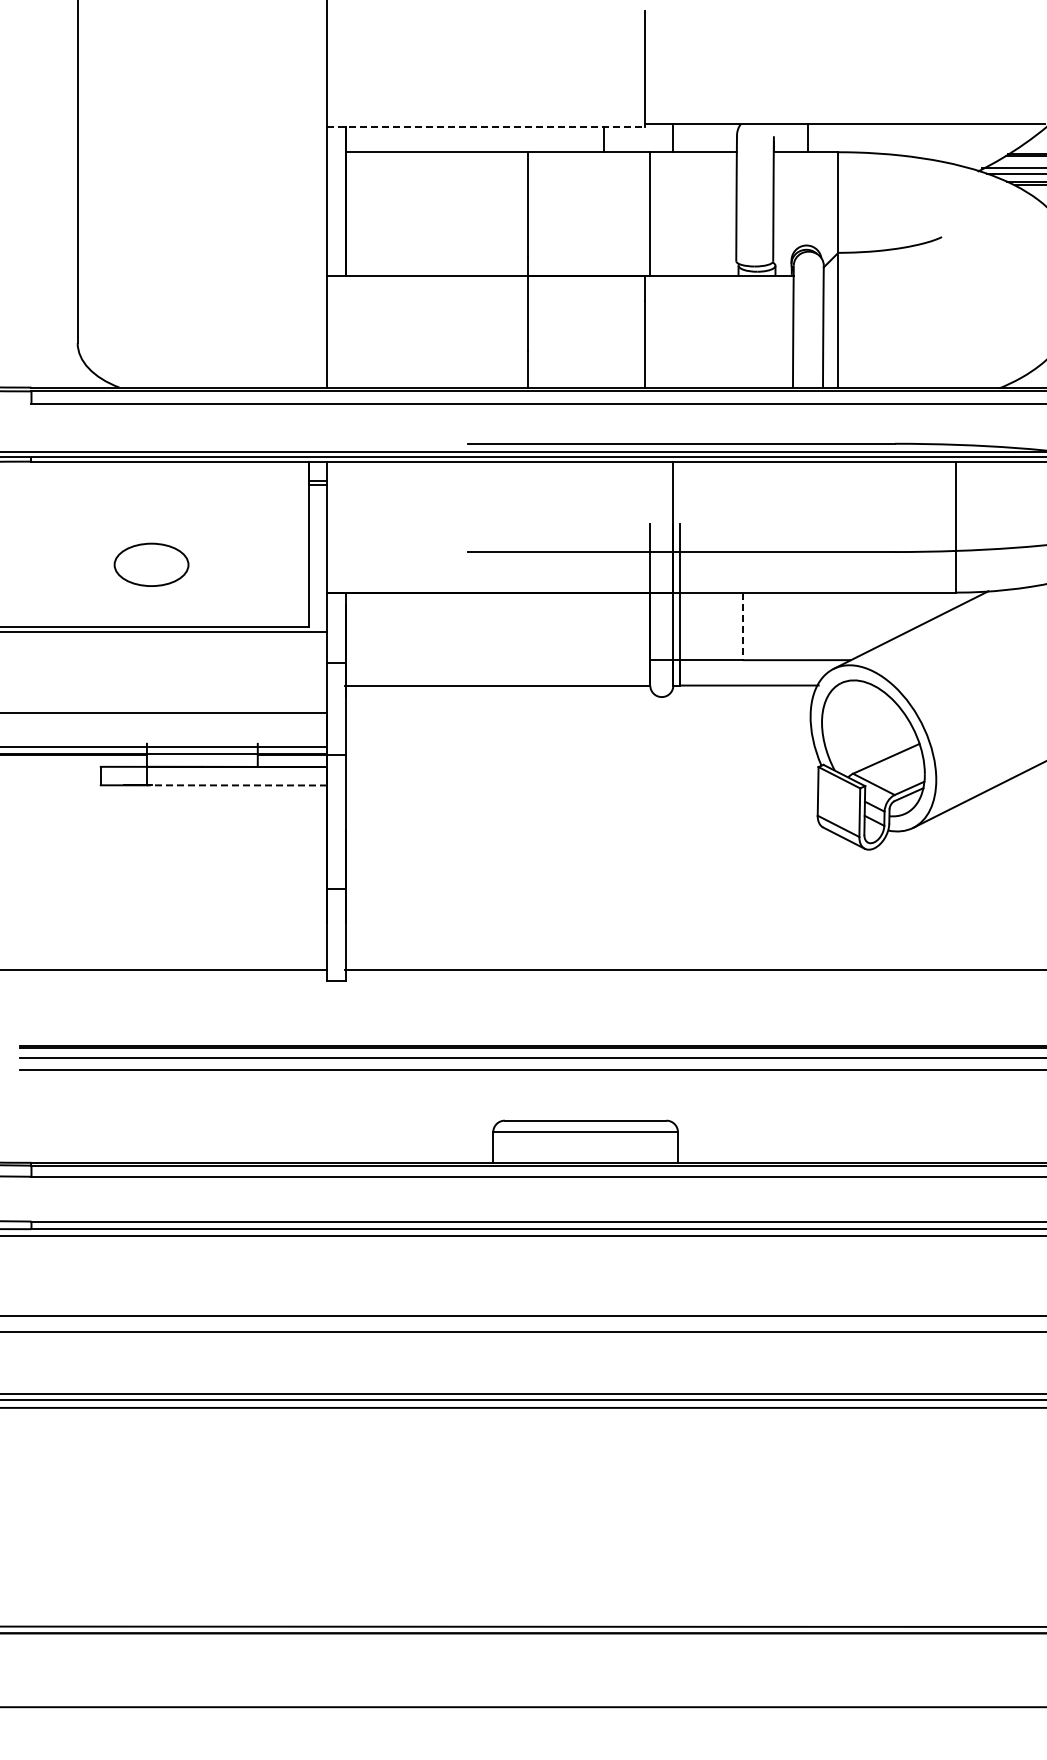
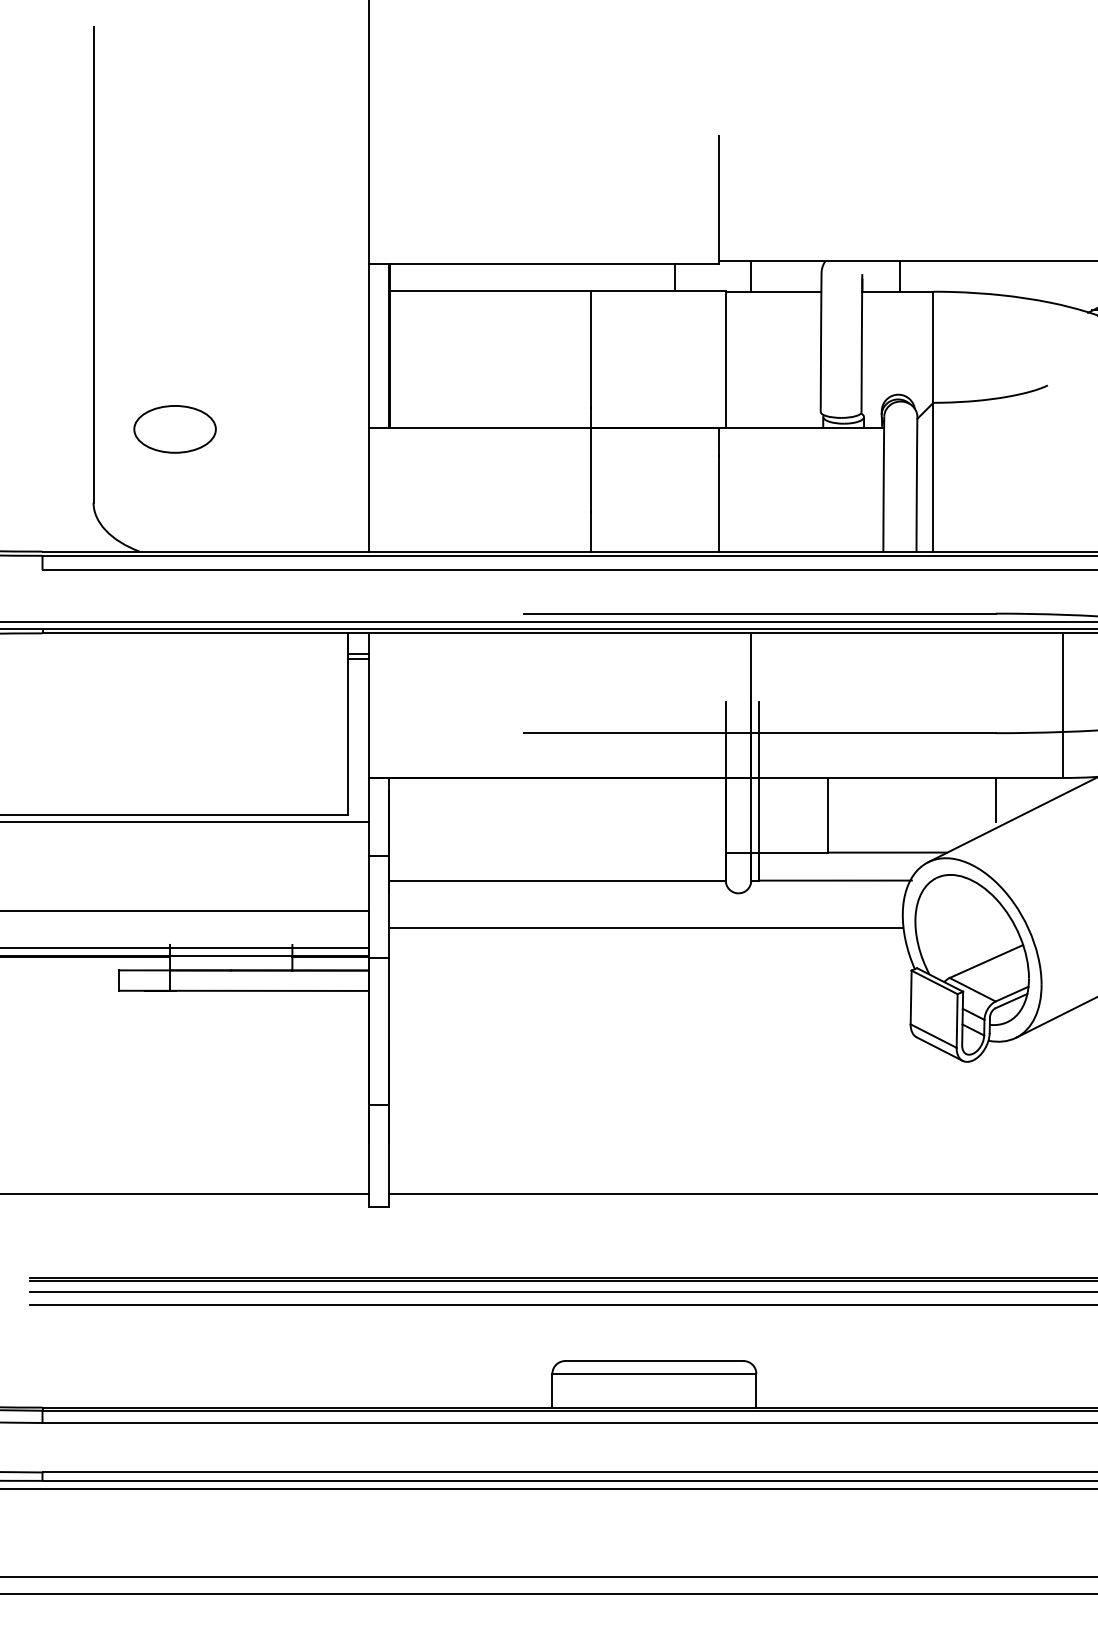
line: (485, 126) -> (543, 263), dashed -> solid
part: (151, 564) -> (175, 428), moved
line: (894, 612) -> (995, 799), added
line: (742, 626) -> (827, 815), dashed -> solid
line: (578, 728) -> (646, 928), added
line: (236, 785) -> (268, 990), dashed -> solid

